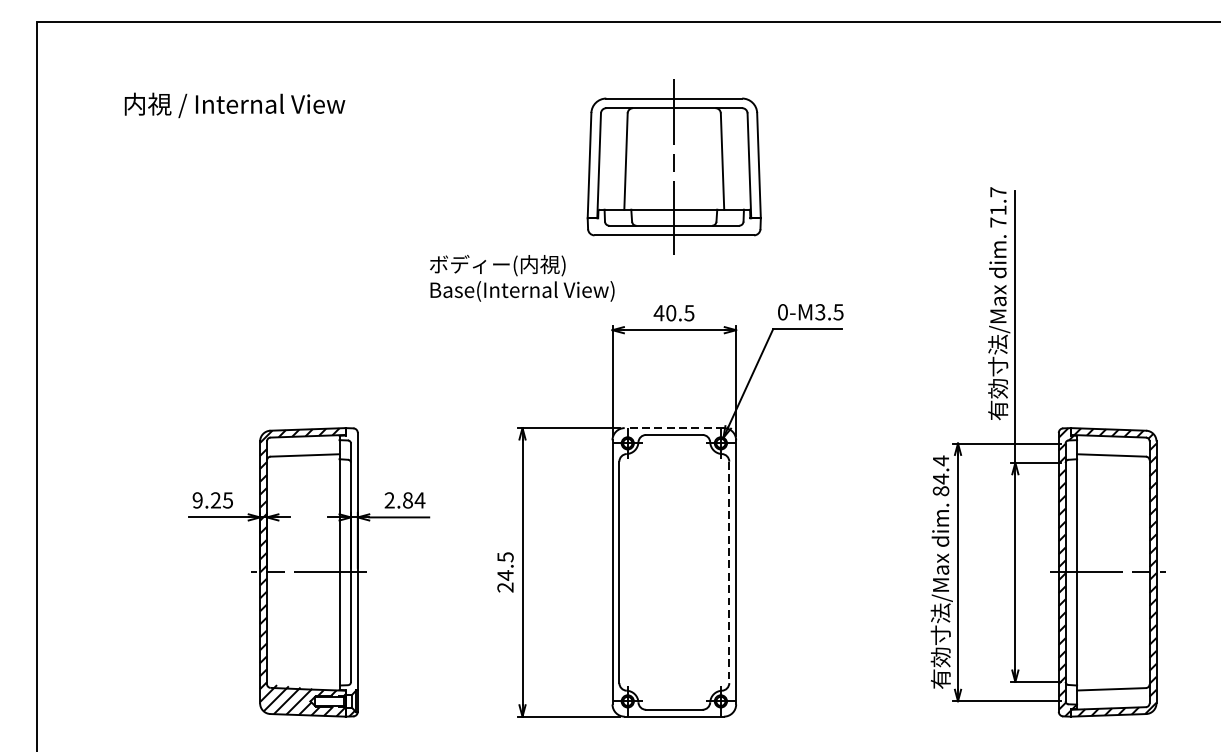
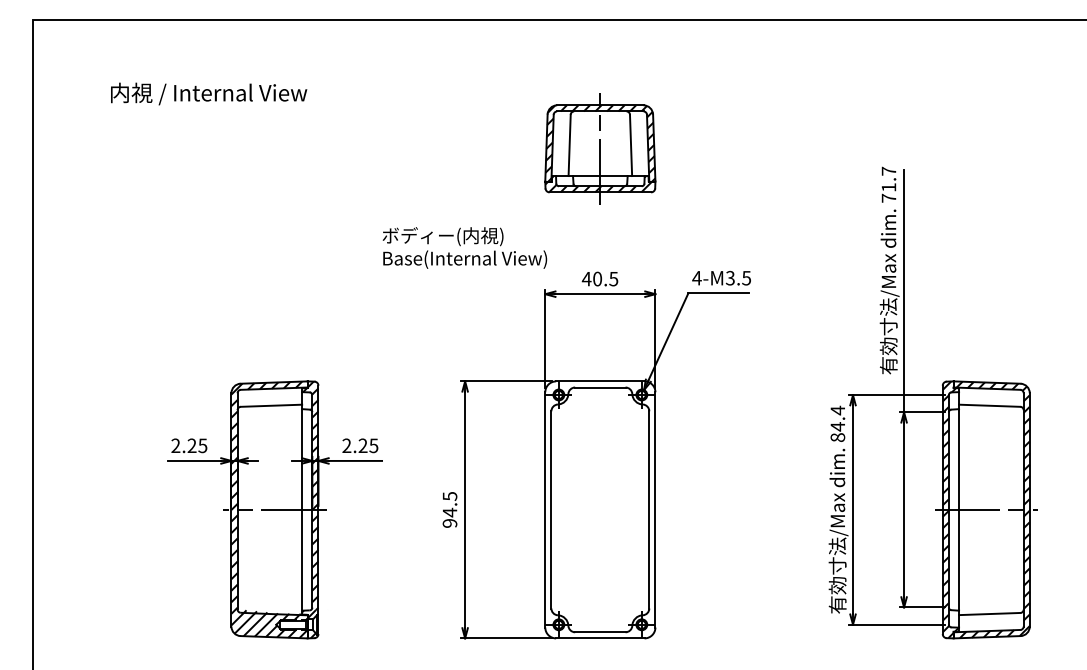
part: (674, 166) -> (600, 148), size x0.71
text: (782, 311) -> (696, 277), 0-M3.5 -> 4-M3.5
line: (673, 428) -> (599, 381), dashed -> solid
text: (414, 500) -> (368, 445), 2.84 -> 2.25
text: (197, 501) -> (175, 446), 9.25 -> 2.25
hatch: (339, 560) -> (302, 499), added
line: (729, 571) -> (649, 509), dashed -> solid
text: (506, 587) -> (450, 523), 24.5 -> 94.5

